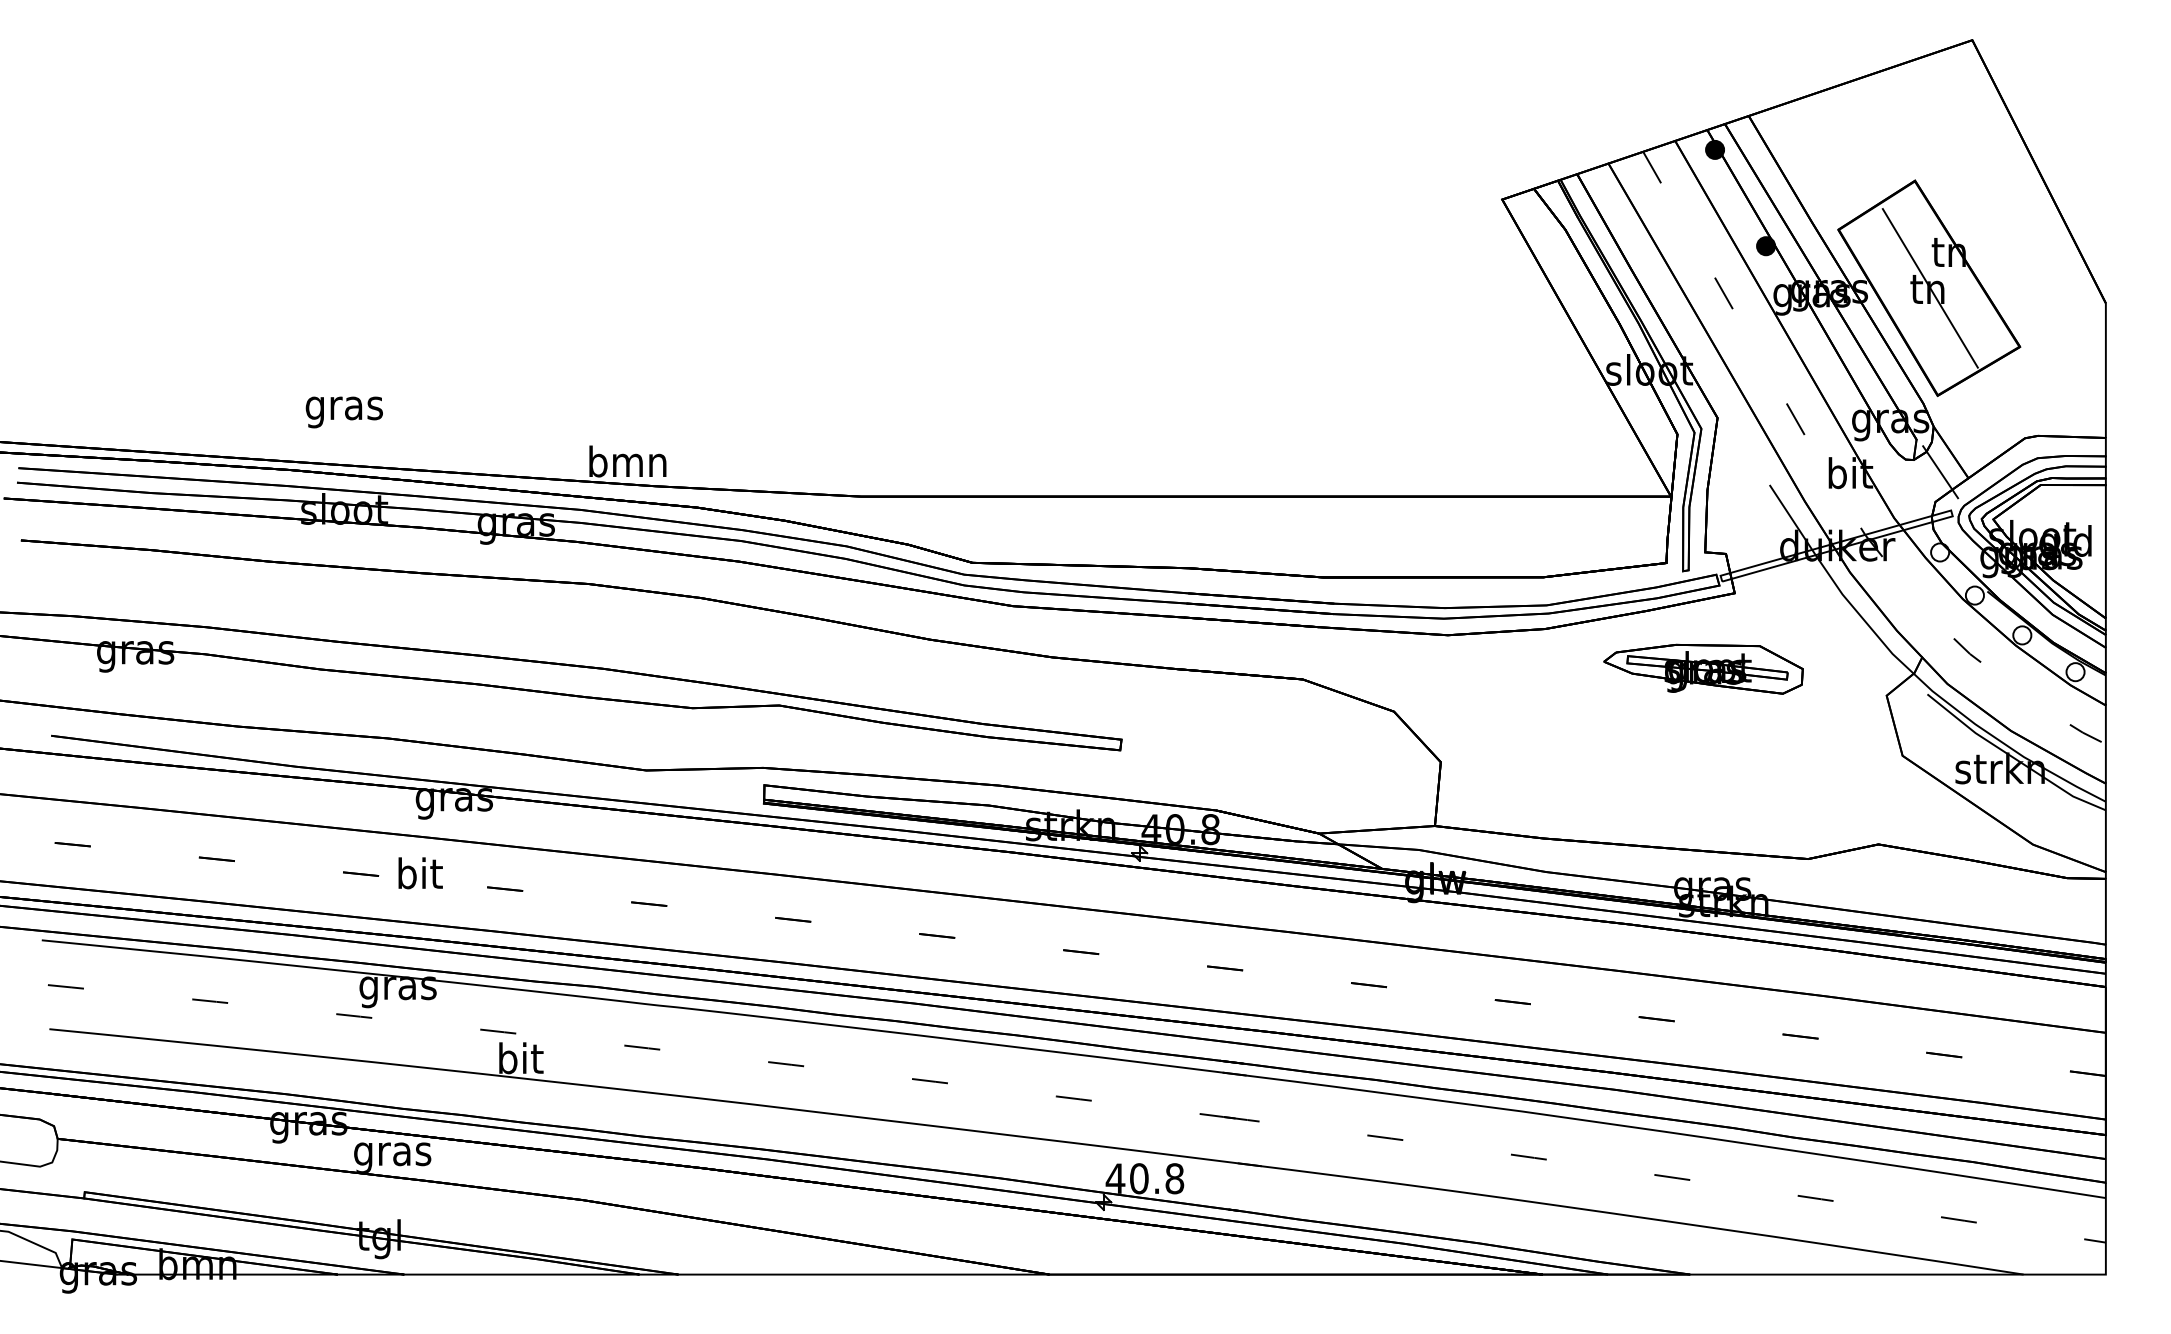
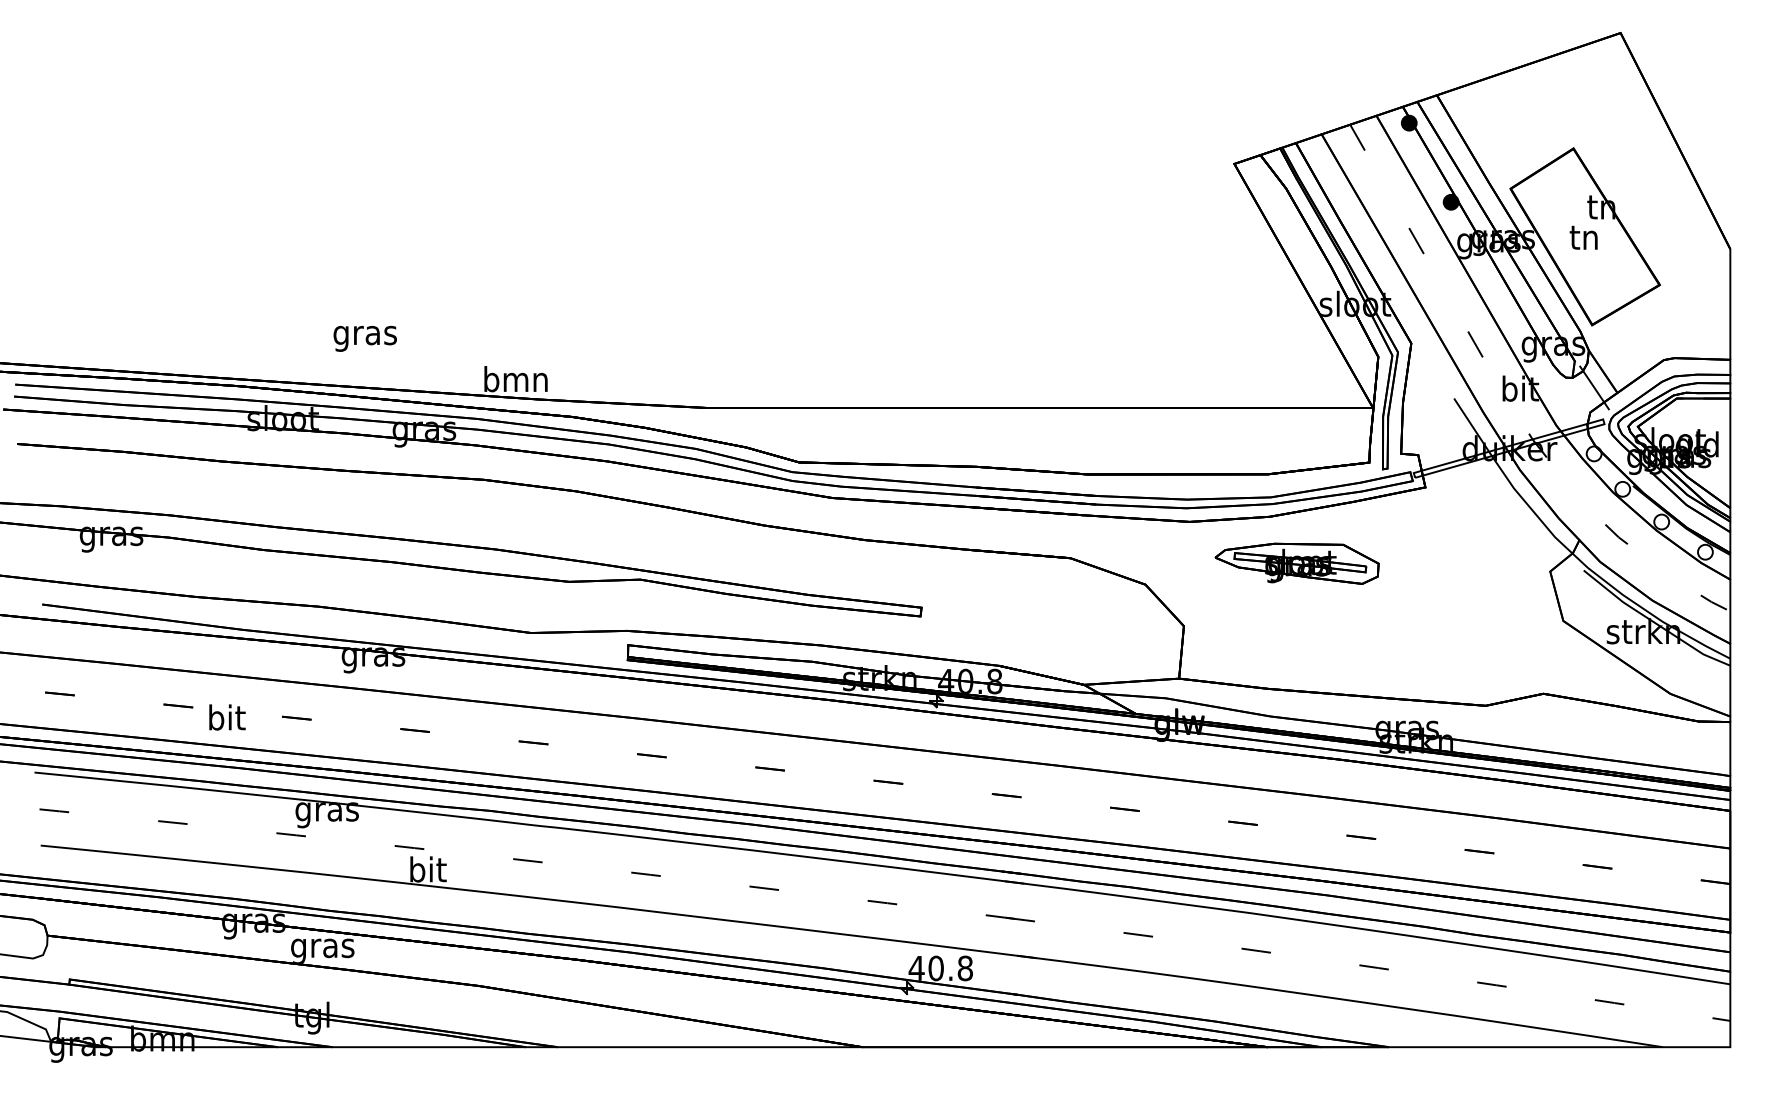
line: (1929, 288) -> (1585, 237), removed
text: (343, 412) -> (364, 338), moved
part: (1703, 668) -> (1297, 563), moved
text: (420, 873) -> (227, 717), moved

